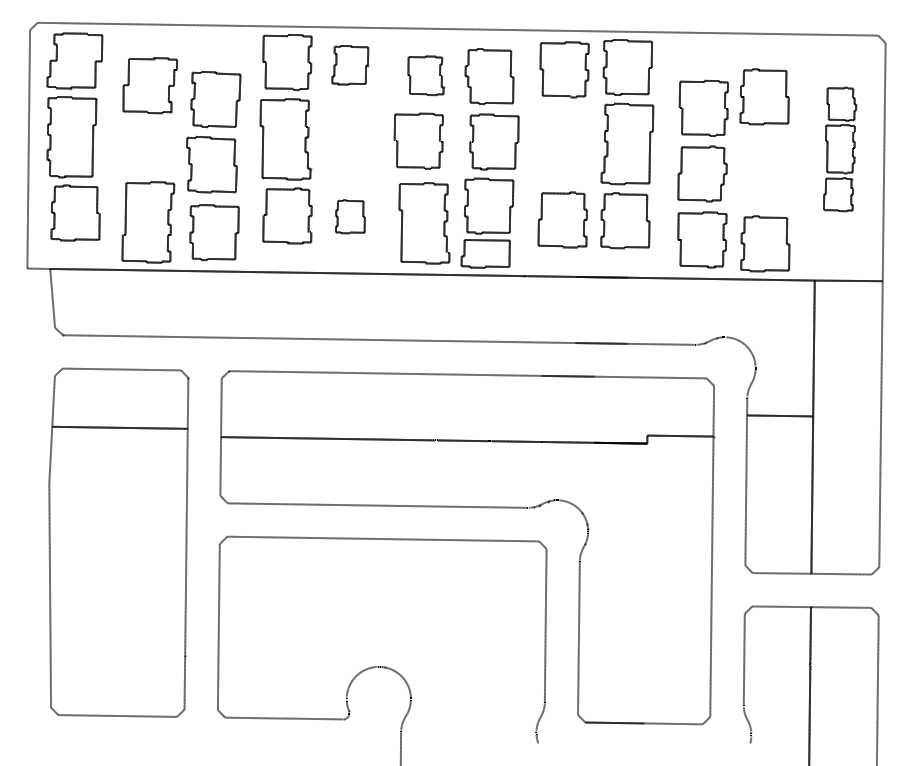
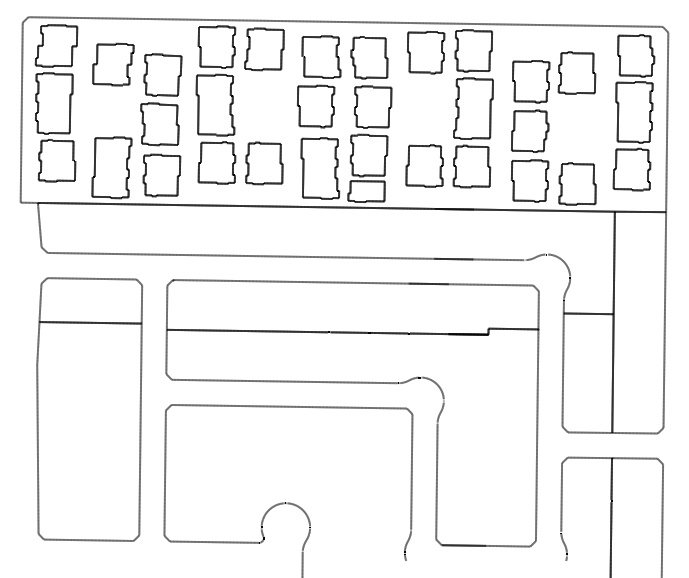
part: (349, 64) -> (263, 48), size x1.43
part: (425, 75) -> (321, 56), size x1.43
part: (839, 149) -> (633, 112), size x1.67
part: (350, 216) -> (264, 163), size x1.67

